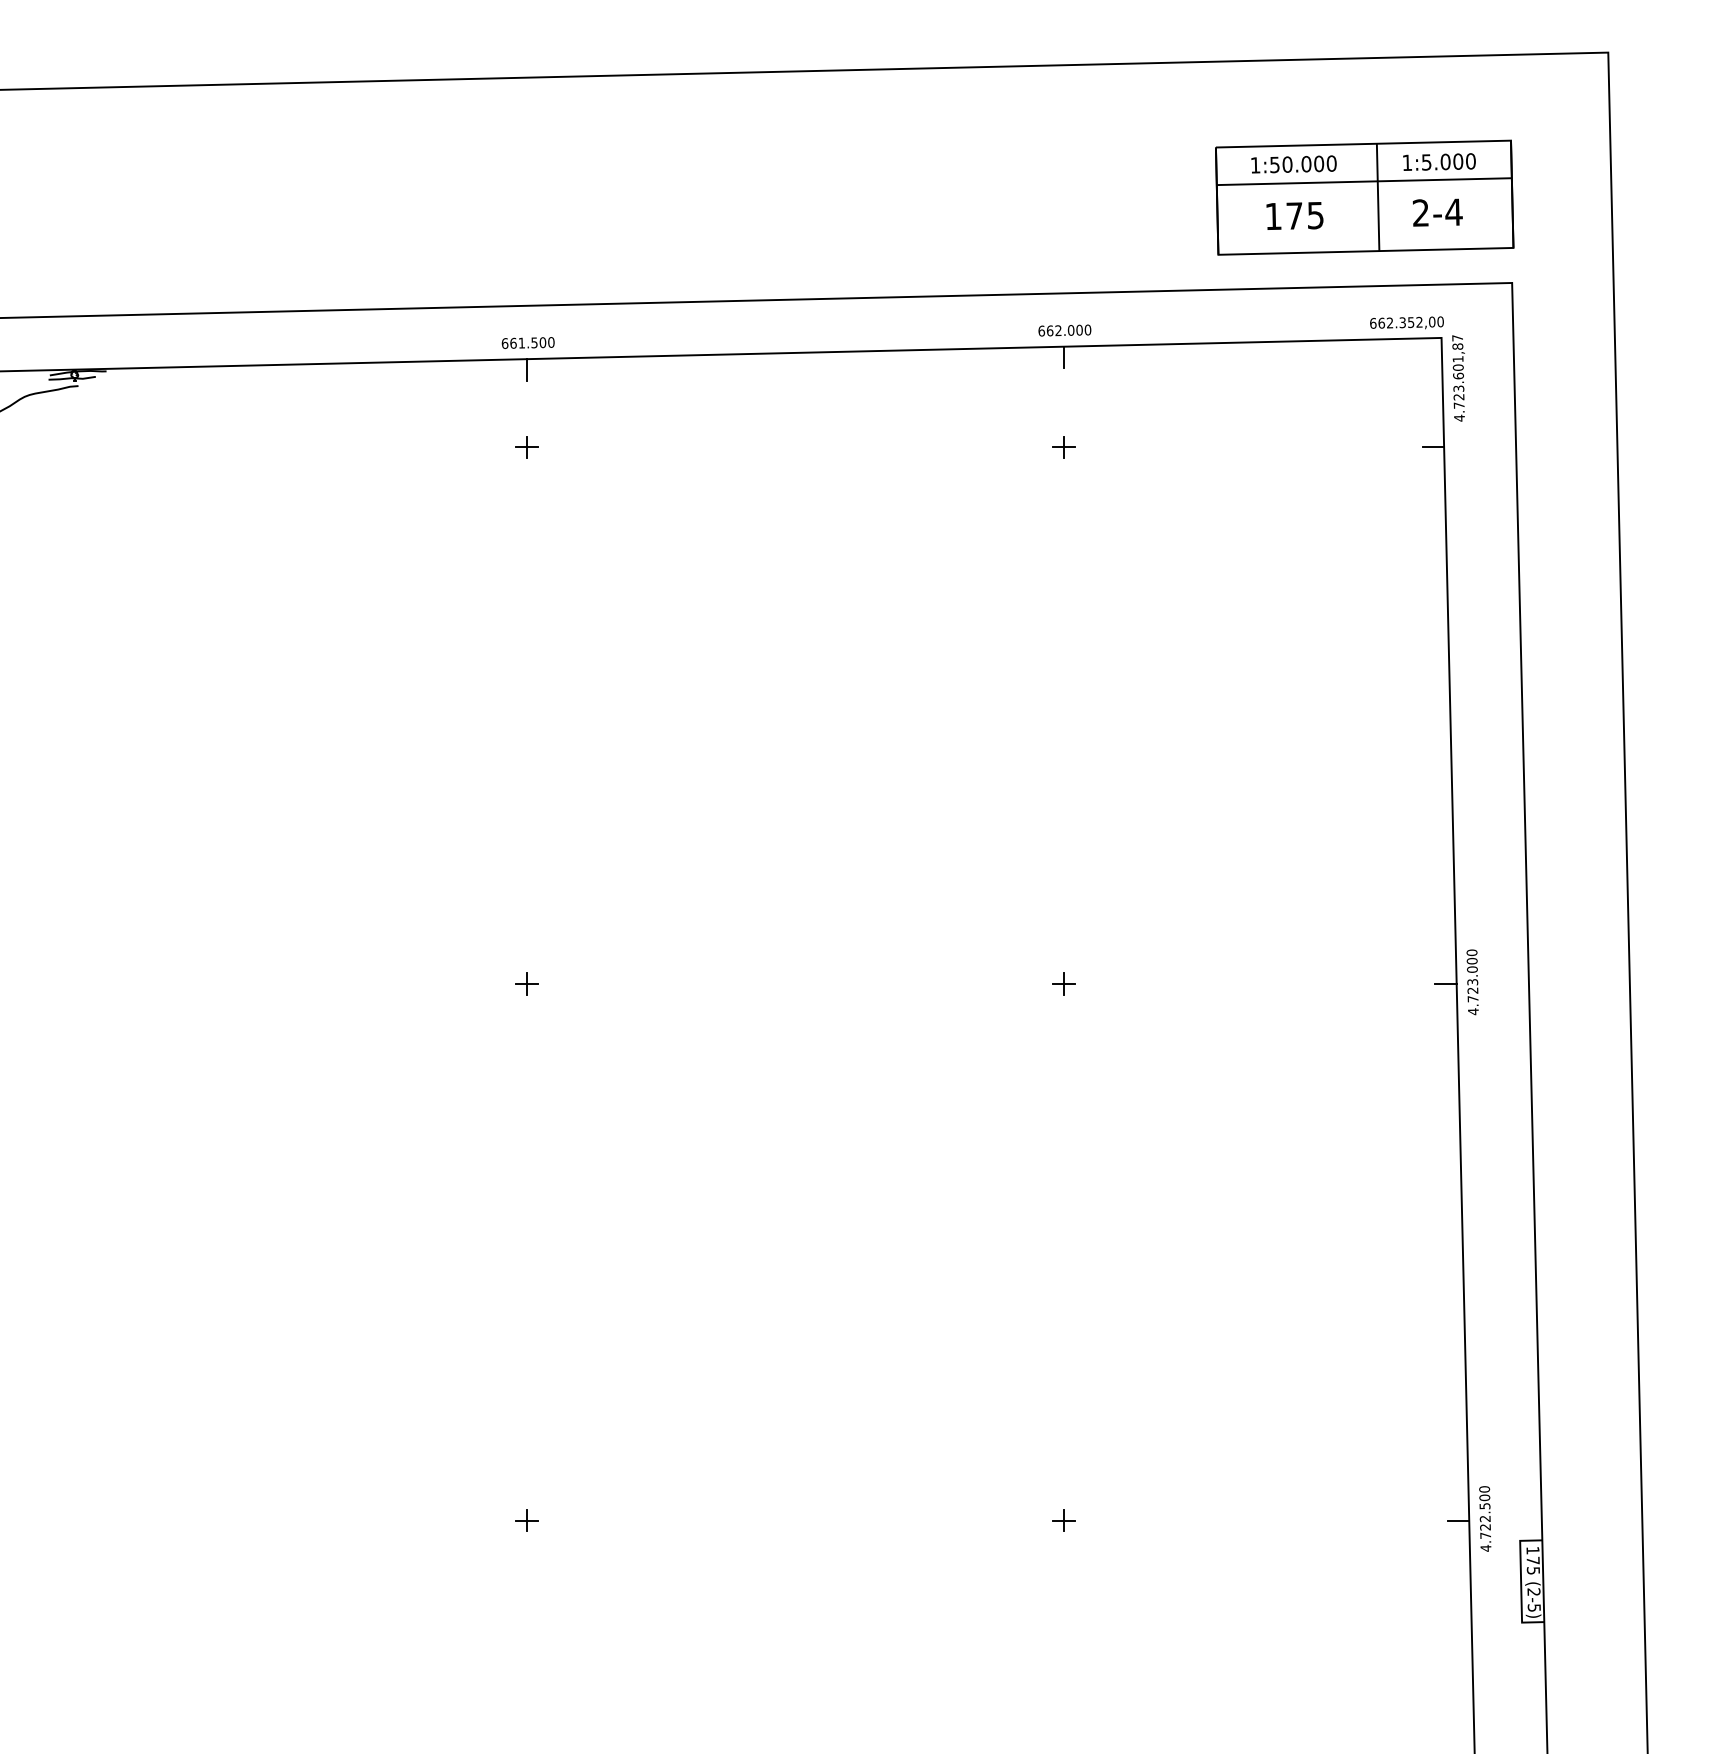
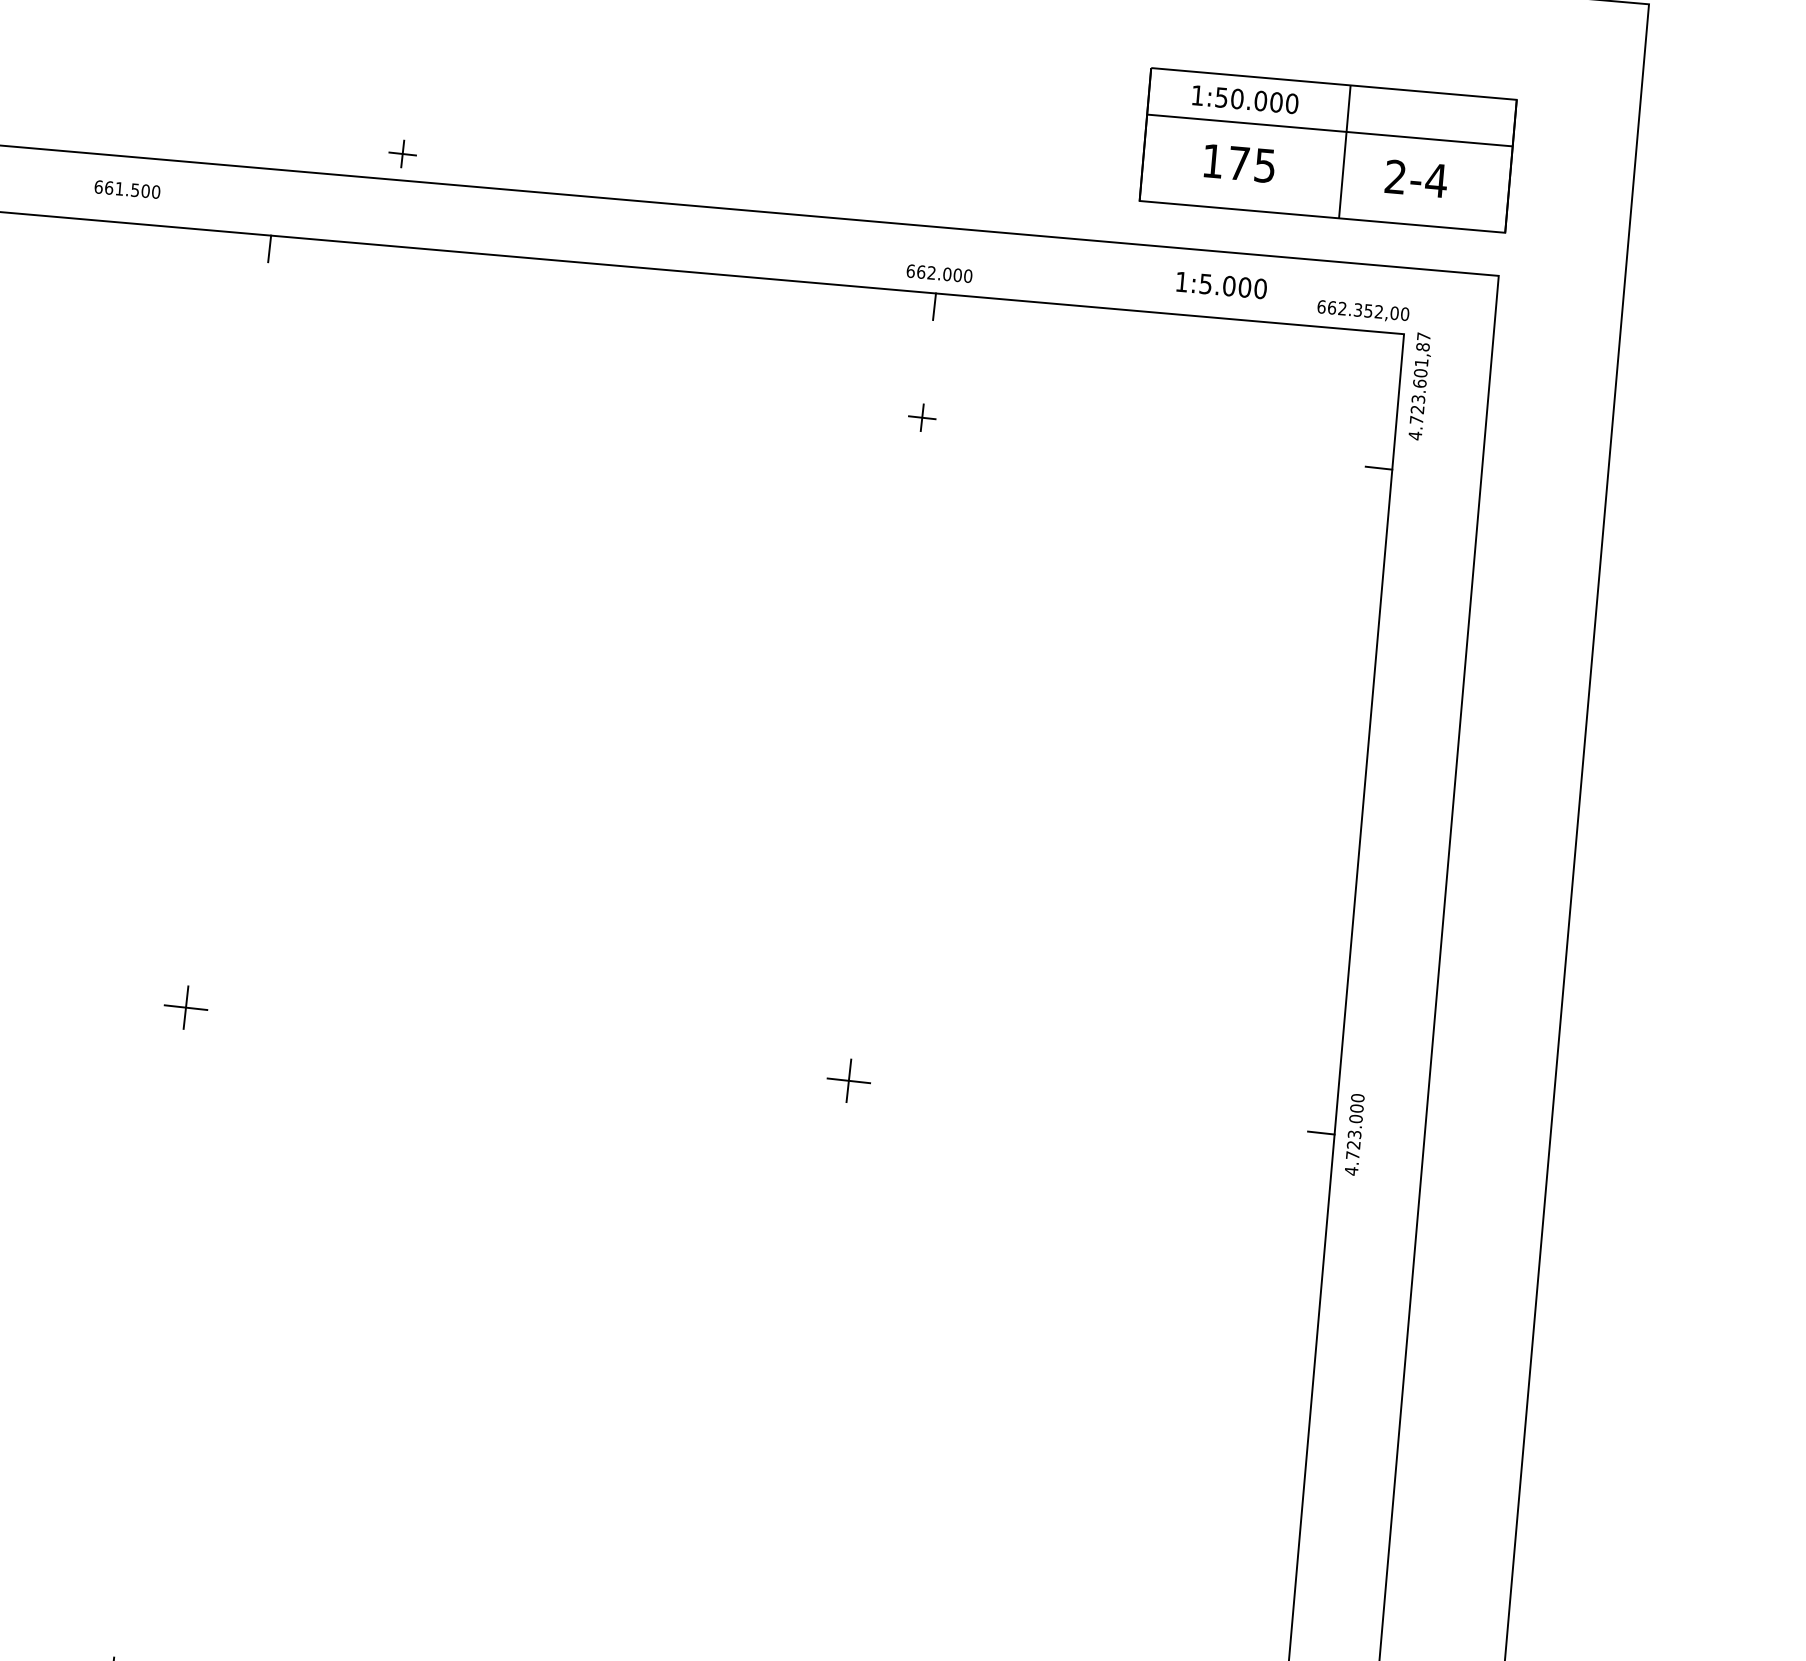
text: (1439, 161) -> (1221, 284), moved
text: (527, 342) -> (126, 188), moved
part: (526, 447) -> (401, 154), moved
part: (526, 983) -> (185, 1007), size x1.6
part: (1063, 983) -> (848, 1080), size x1.6

